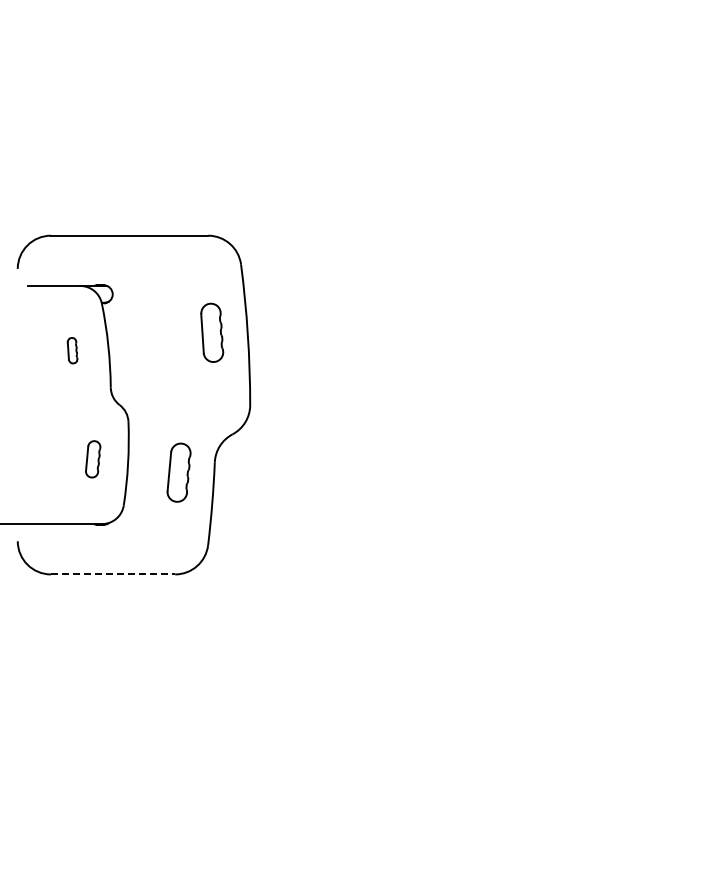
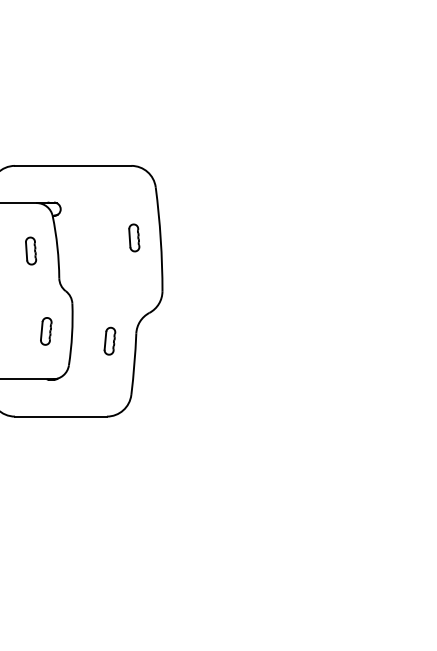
part: (211, 333) -> (133, 238), size x0.62
part: (72, 350) -> (30, 250), size x1.43
part: (179, 472) -> (110, 341), size x0.62
line: (113, 574) -> (61, 416), dashed -> solid

